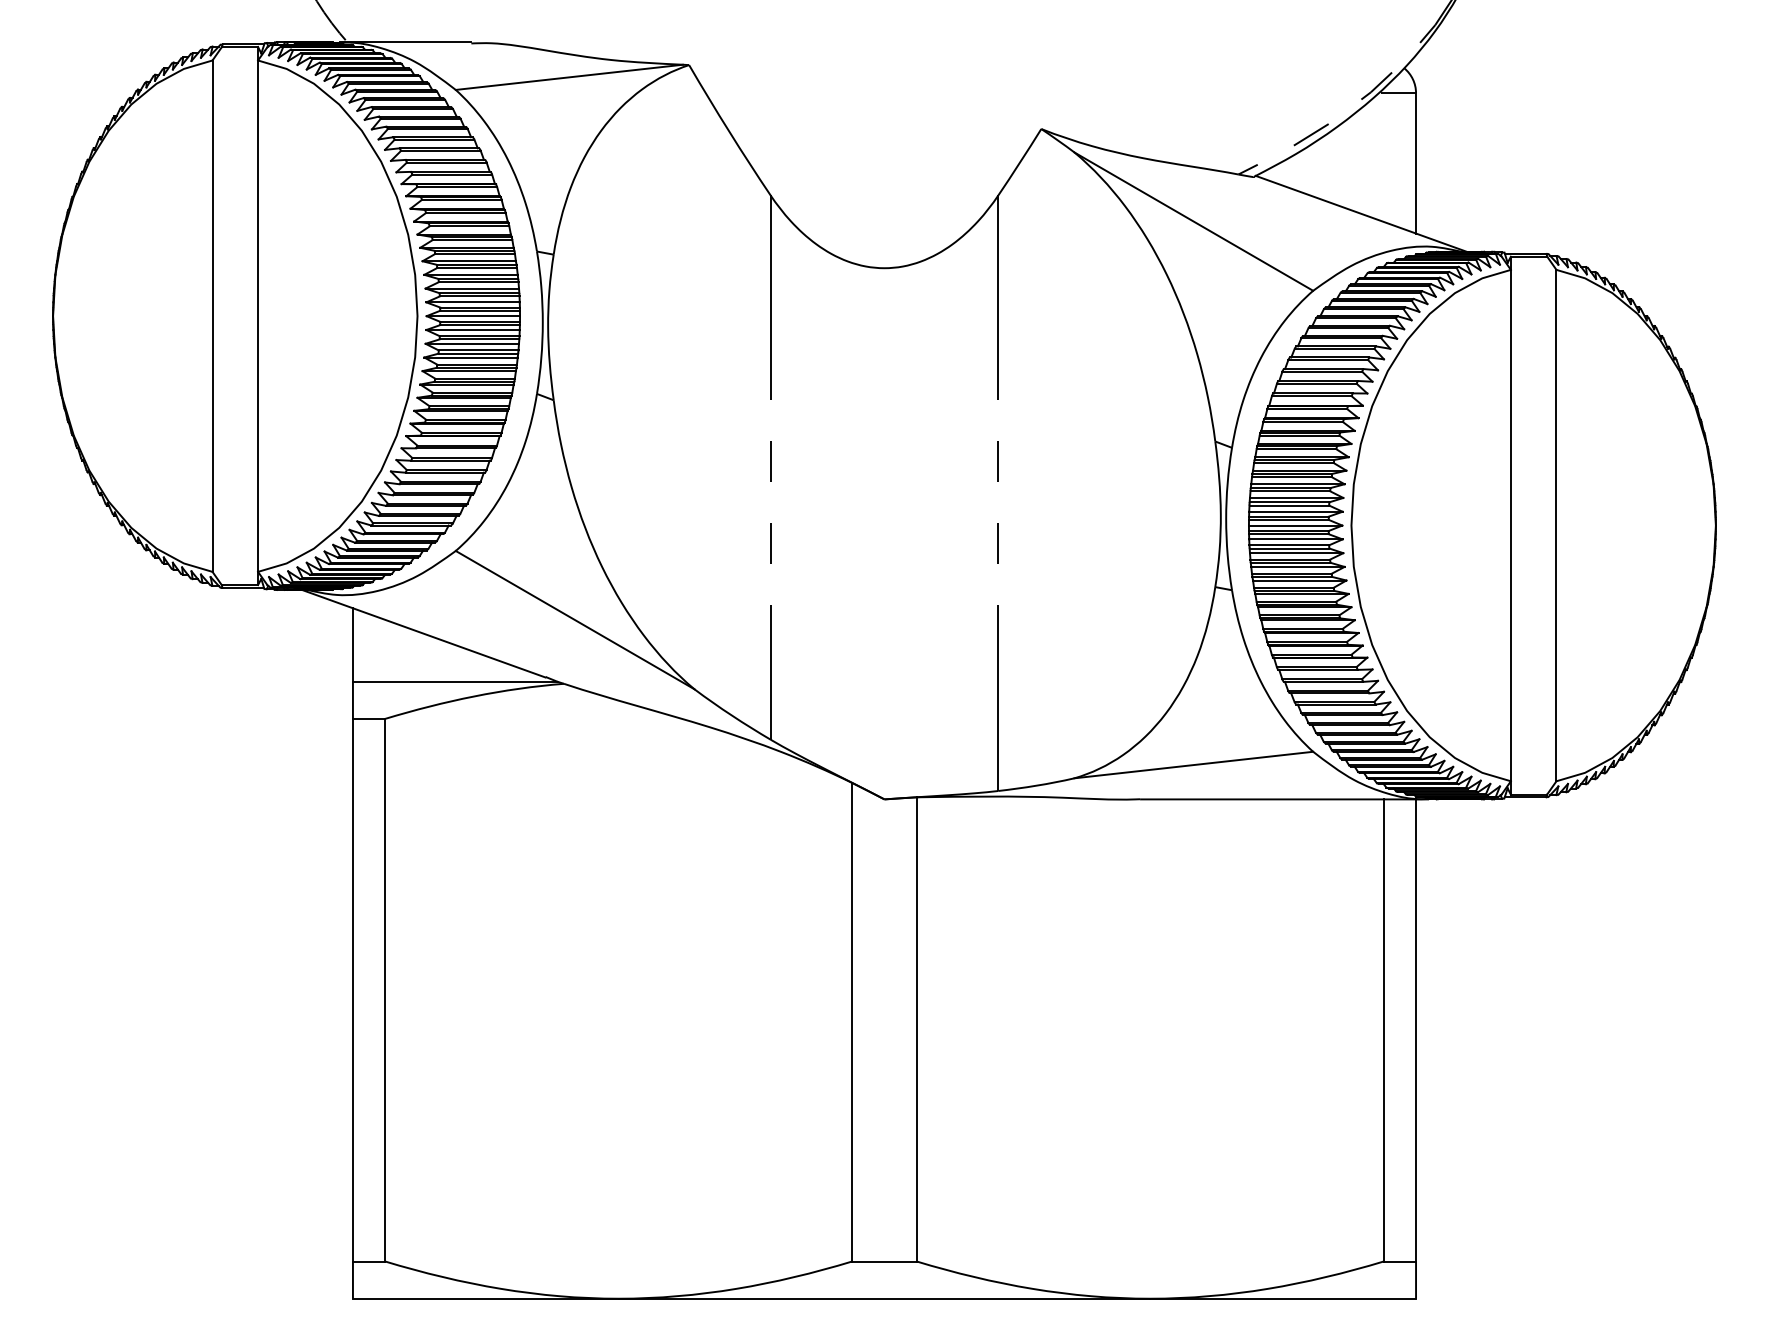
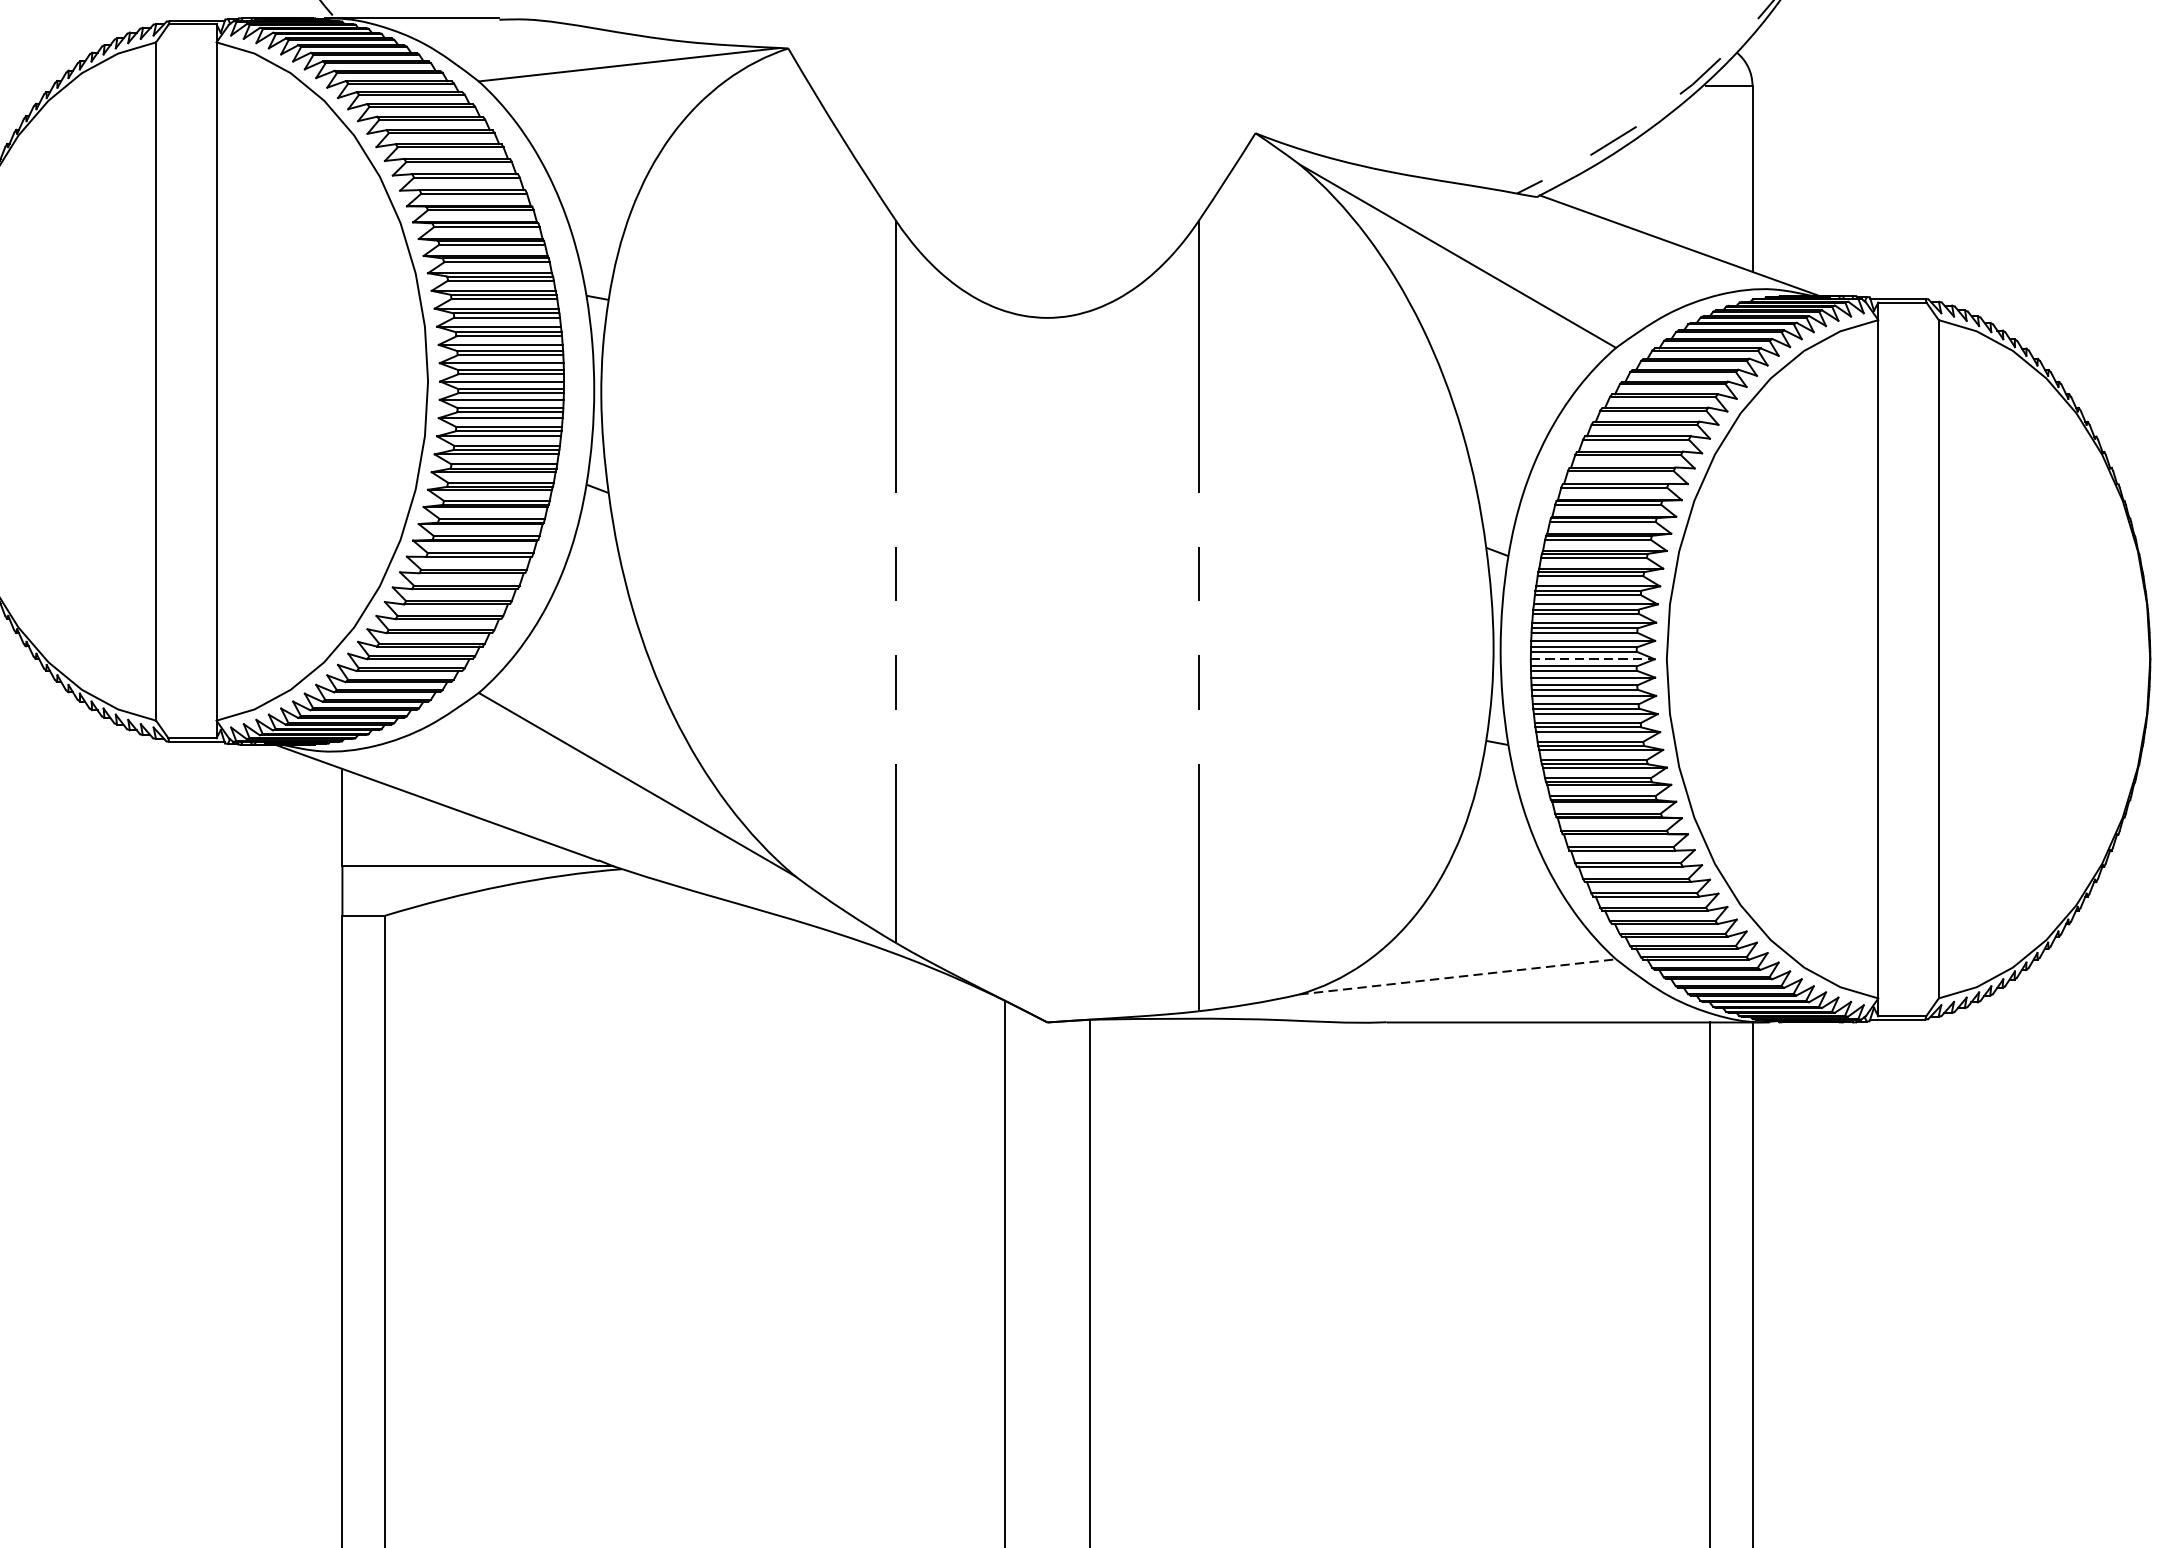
line: (1295, 525) -> (1592, 659), solid -> dashed
line: (1194, 764) -> (1458, 976), solid -> dashed

